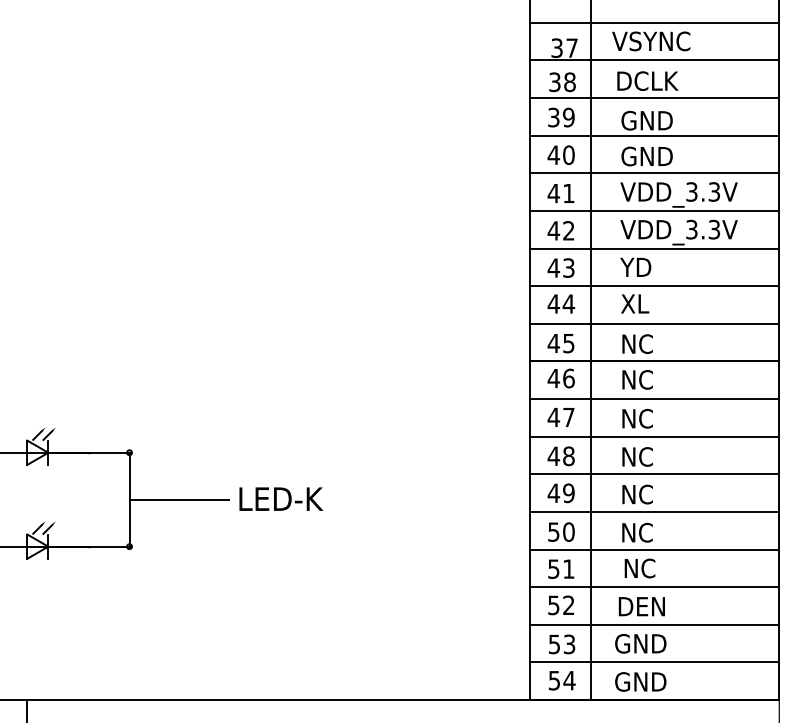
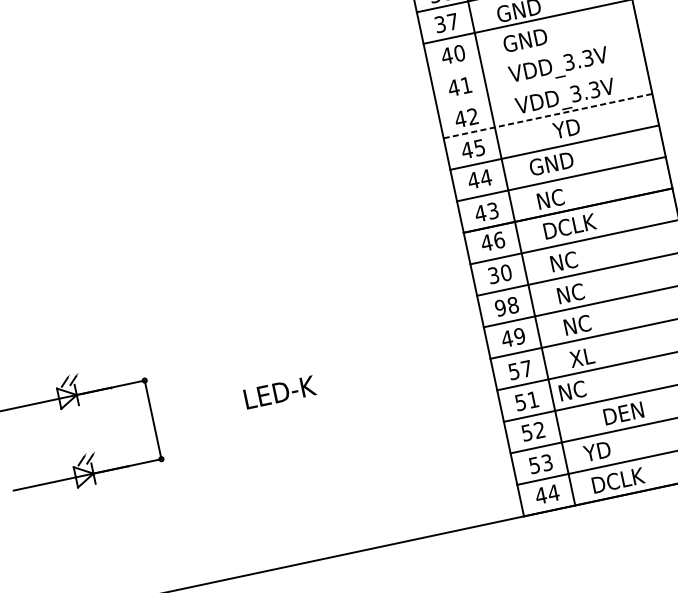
text: (568, 117) -> (452, 21), 39 -> 37
line: (654, 173) -> (534, 53), removed
line: (654, 210) -> (541, 84), removed
line: (654, 248) -> (547, 116), solid -> dashed
text: (635, 266) -> (566, 128), moved
text: (568, 267) -> (479, 147), 43 -> 45
text: (646, 303) -> (551, 163), XL -> GND
text: (568, 342) -> (492, 210), 45 -> 43
text: (653, 379) -> (570, 226), NC -> DCLK
text: (560, 417) -> (499, 274), 47 -> 30
text: (553, 456) -> (500, 308), 48 -> 98
line: (179, 499) -> (194, 410), removed
text: (568, 531) -> (526, 368), 50 -> 57
text: (636, 532) -> (583, 357), NC -> XL
text: (639, 568) -> (572, 390), moved
text: (641, 606) -> (623, 413), moved
text: (640, 643) -> (606, 449), GND -> YD
text: (554, 680) -> (541, 495), 54 -> 44
text: (646, 681) -> (618, 480), GND -> DCLK

